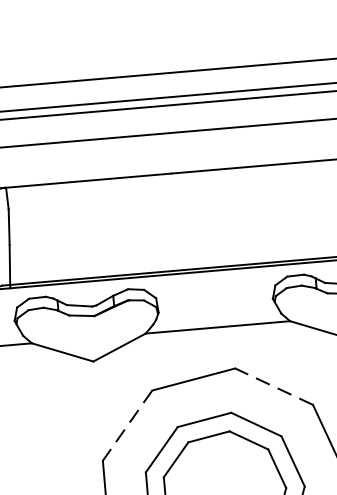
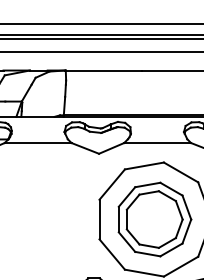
line: (275, 386) -> (181, 172), dashed -> solid
line: (128, 425) -> (112, 184), dashed -> solid

